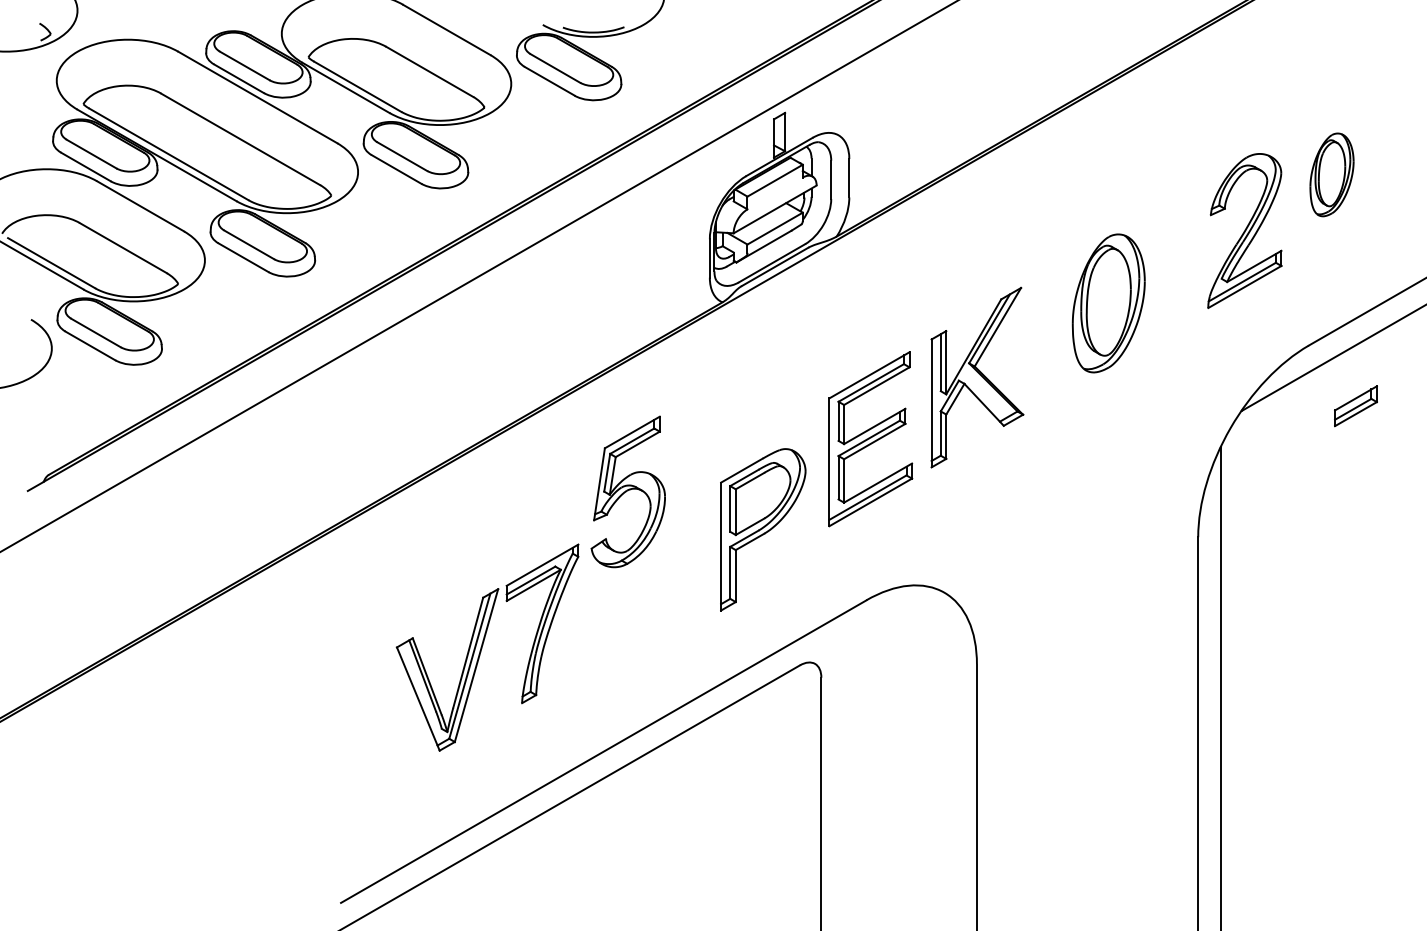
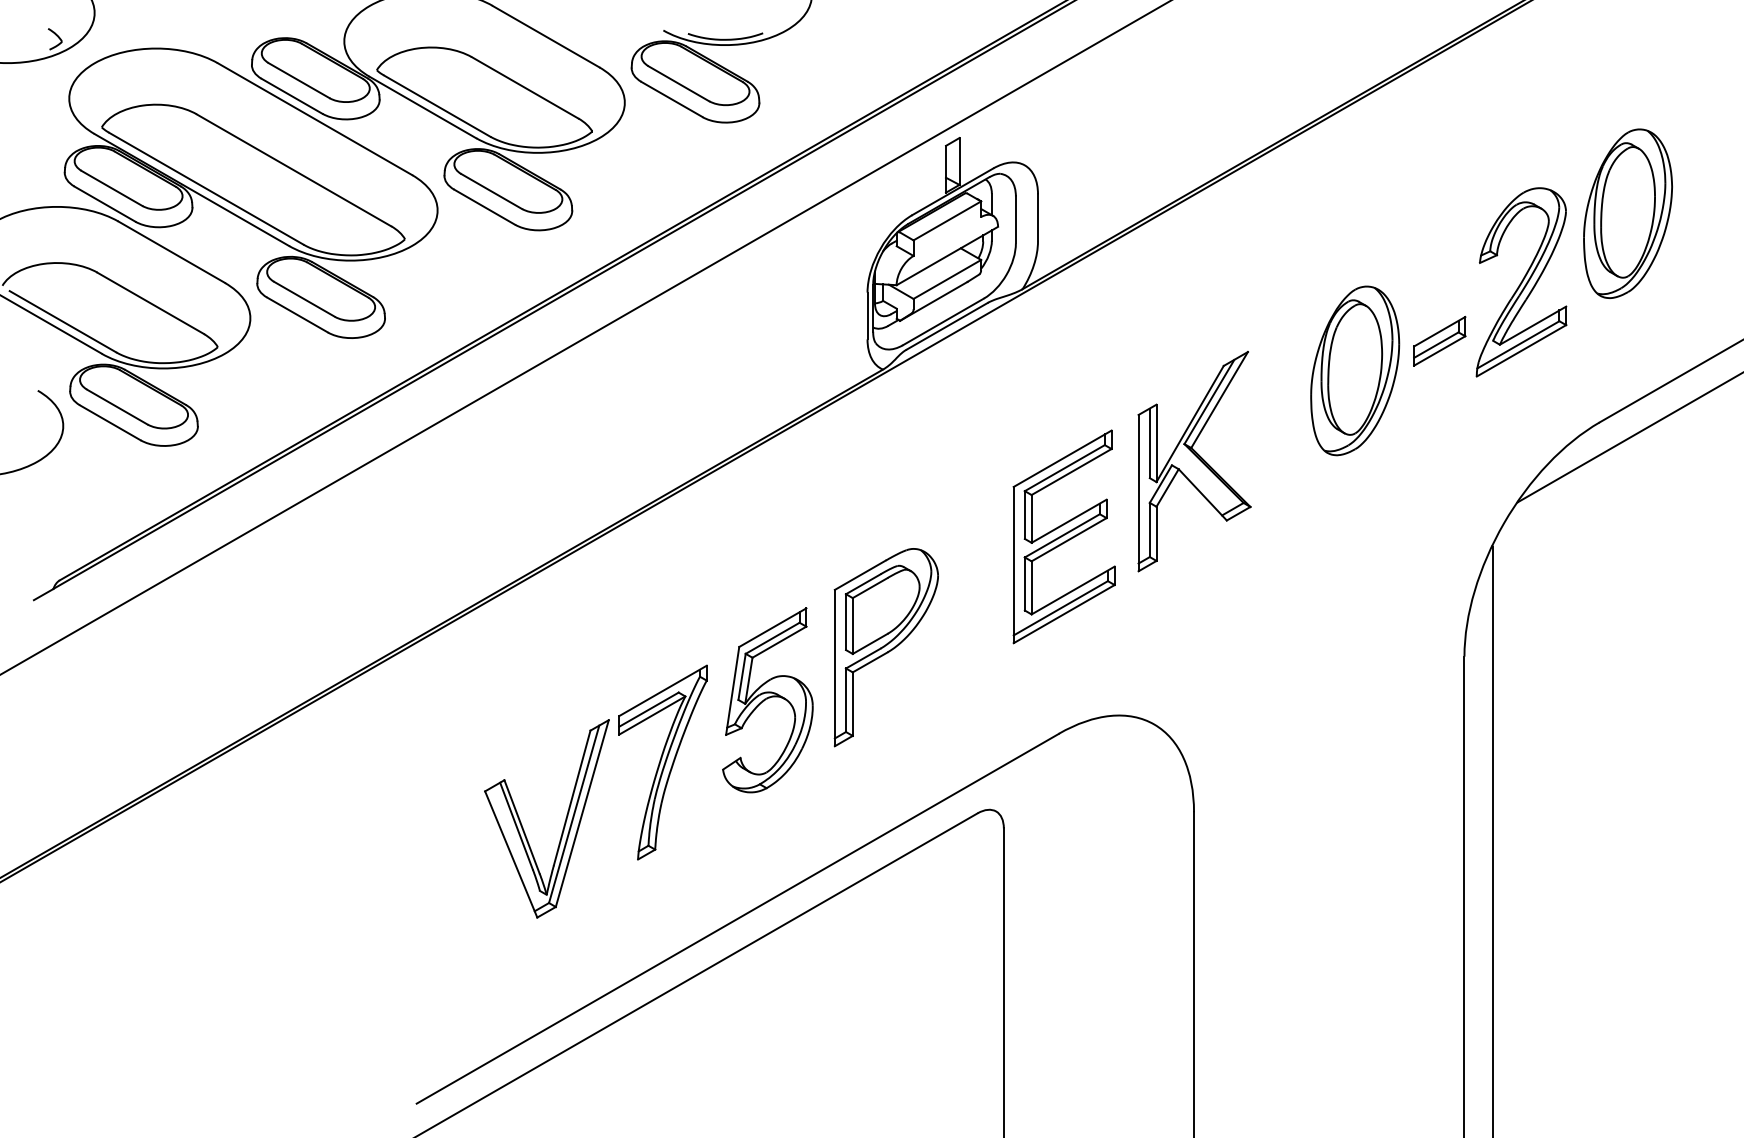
part: (1331, 174) -> (1627, 213), size x1.67
part: (1355, 406) -> (1439, 341), moved
part: (627, 491) -> (766, 699), moved
part: (763, 529) -> (886, 647), moved

